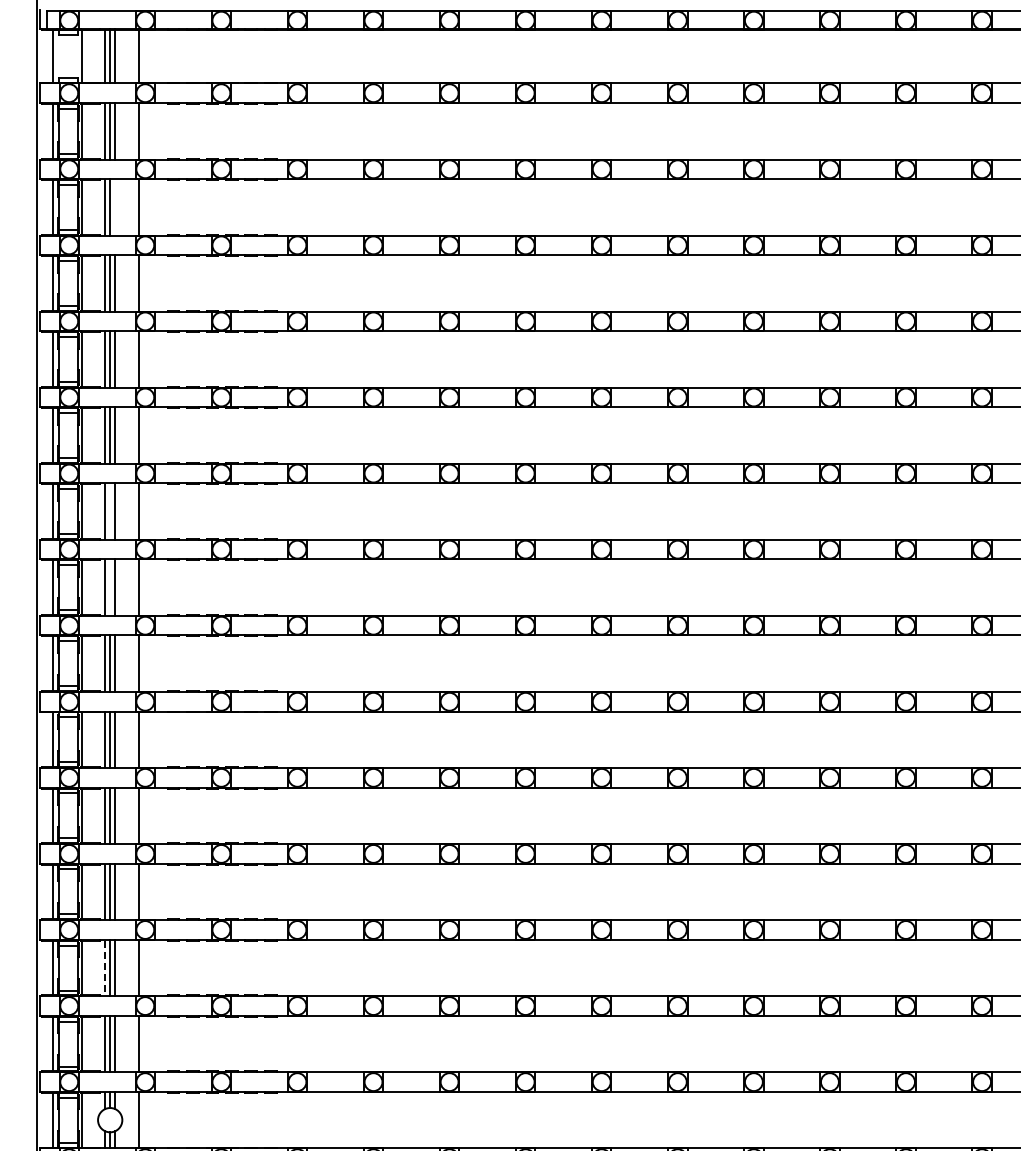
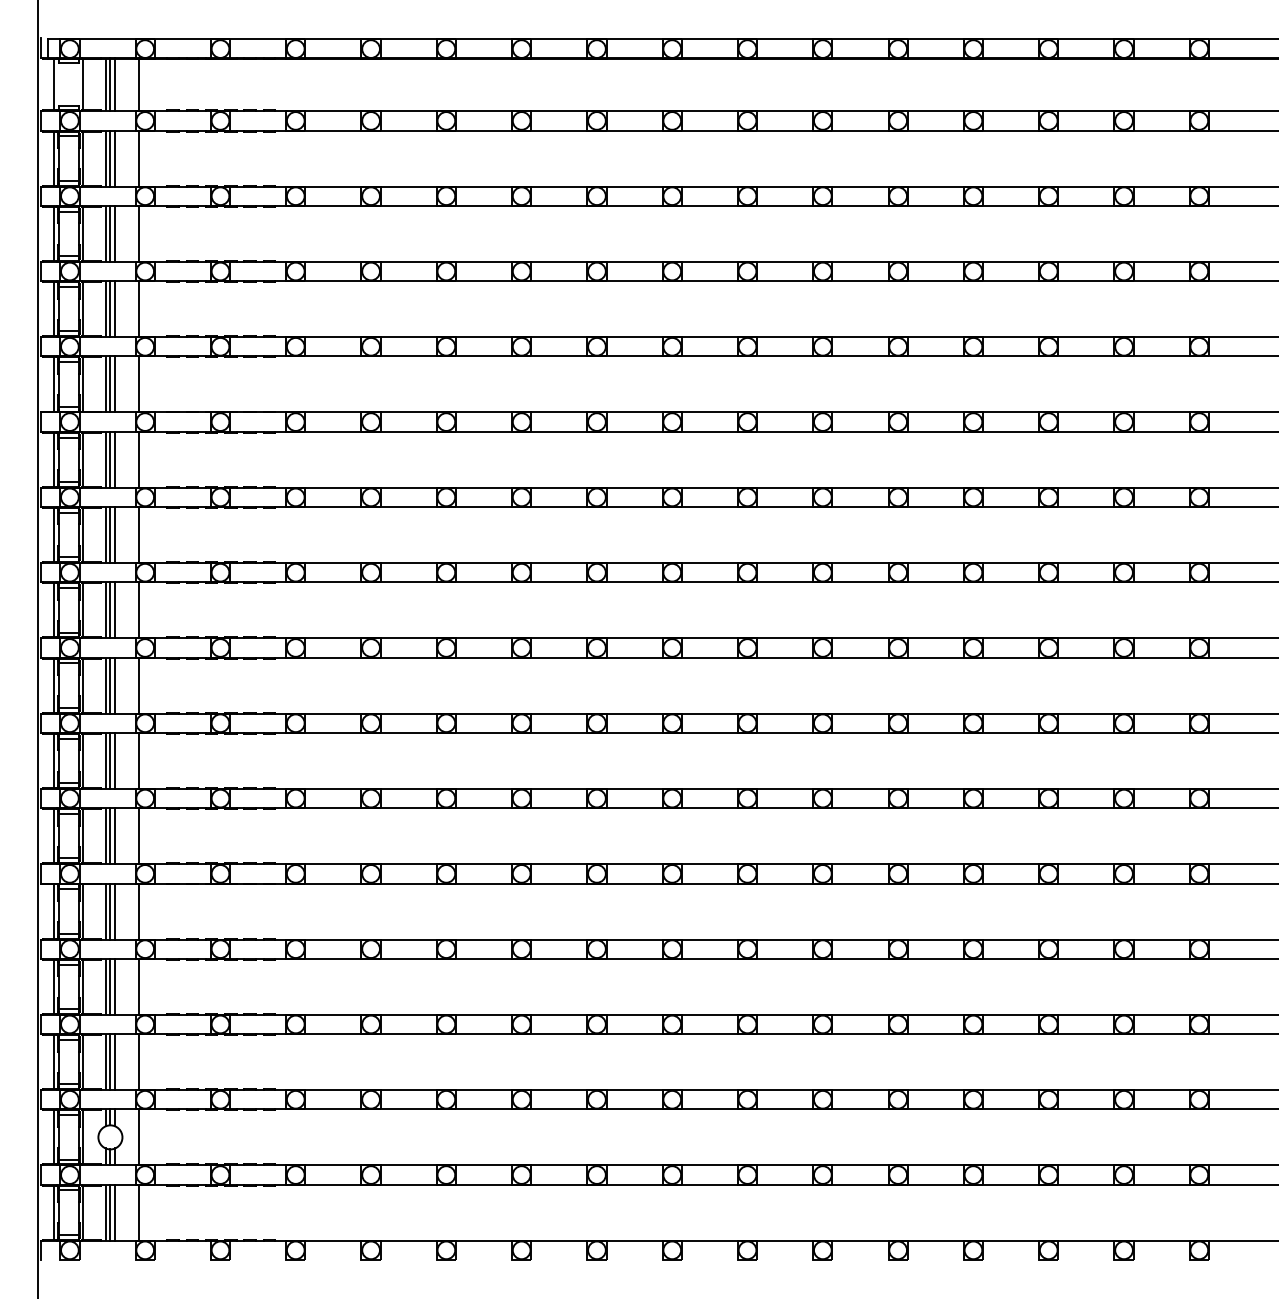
line: (115, 206) -> (115, 233), added
line: (110, 512) -> (110, 535), added
line: (110, 587) -> (110, 610), added
line: (105, 968) -> (105, 987), dashed -> solid

